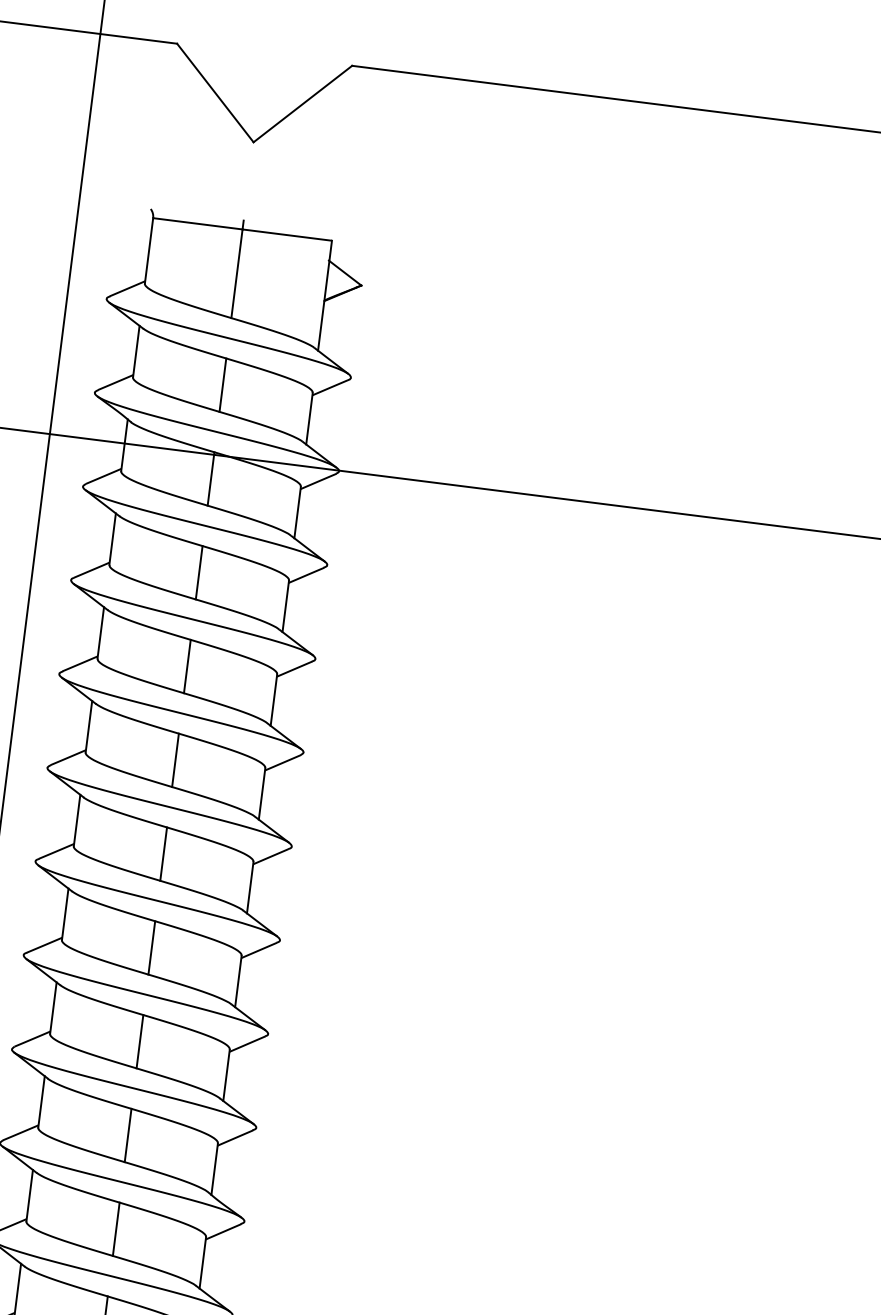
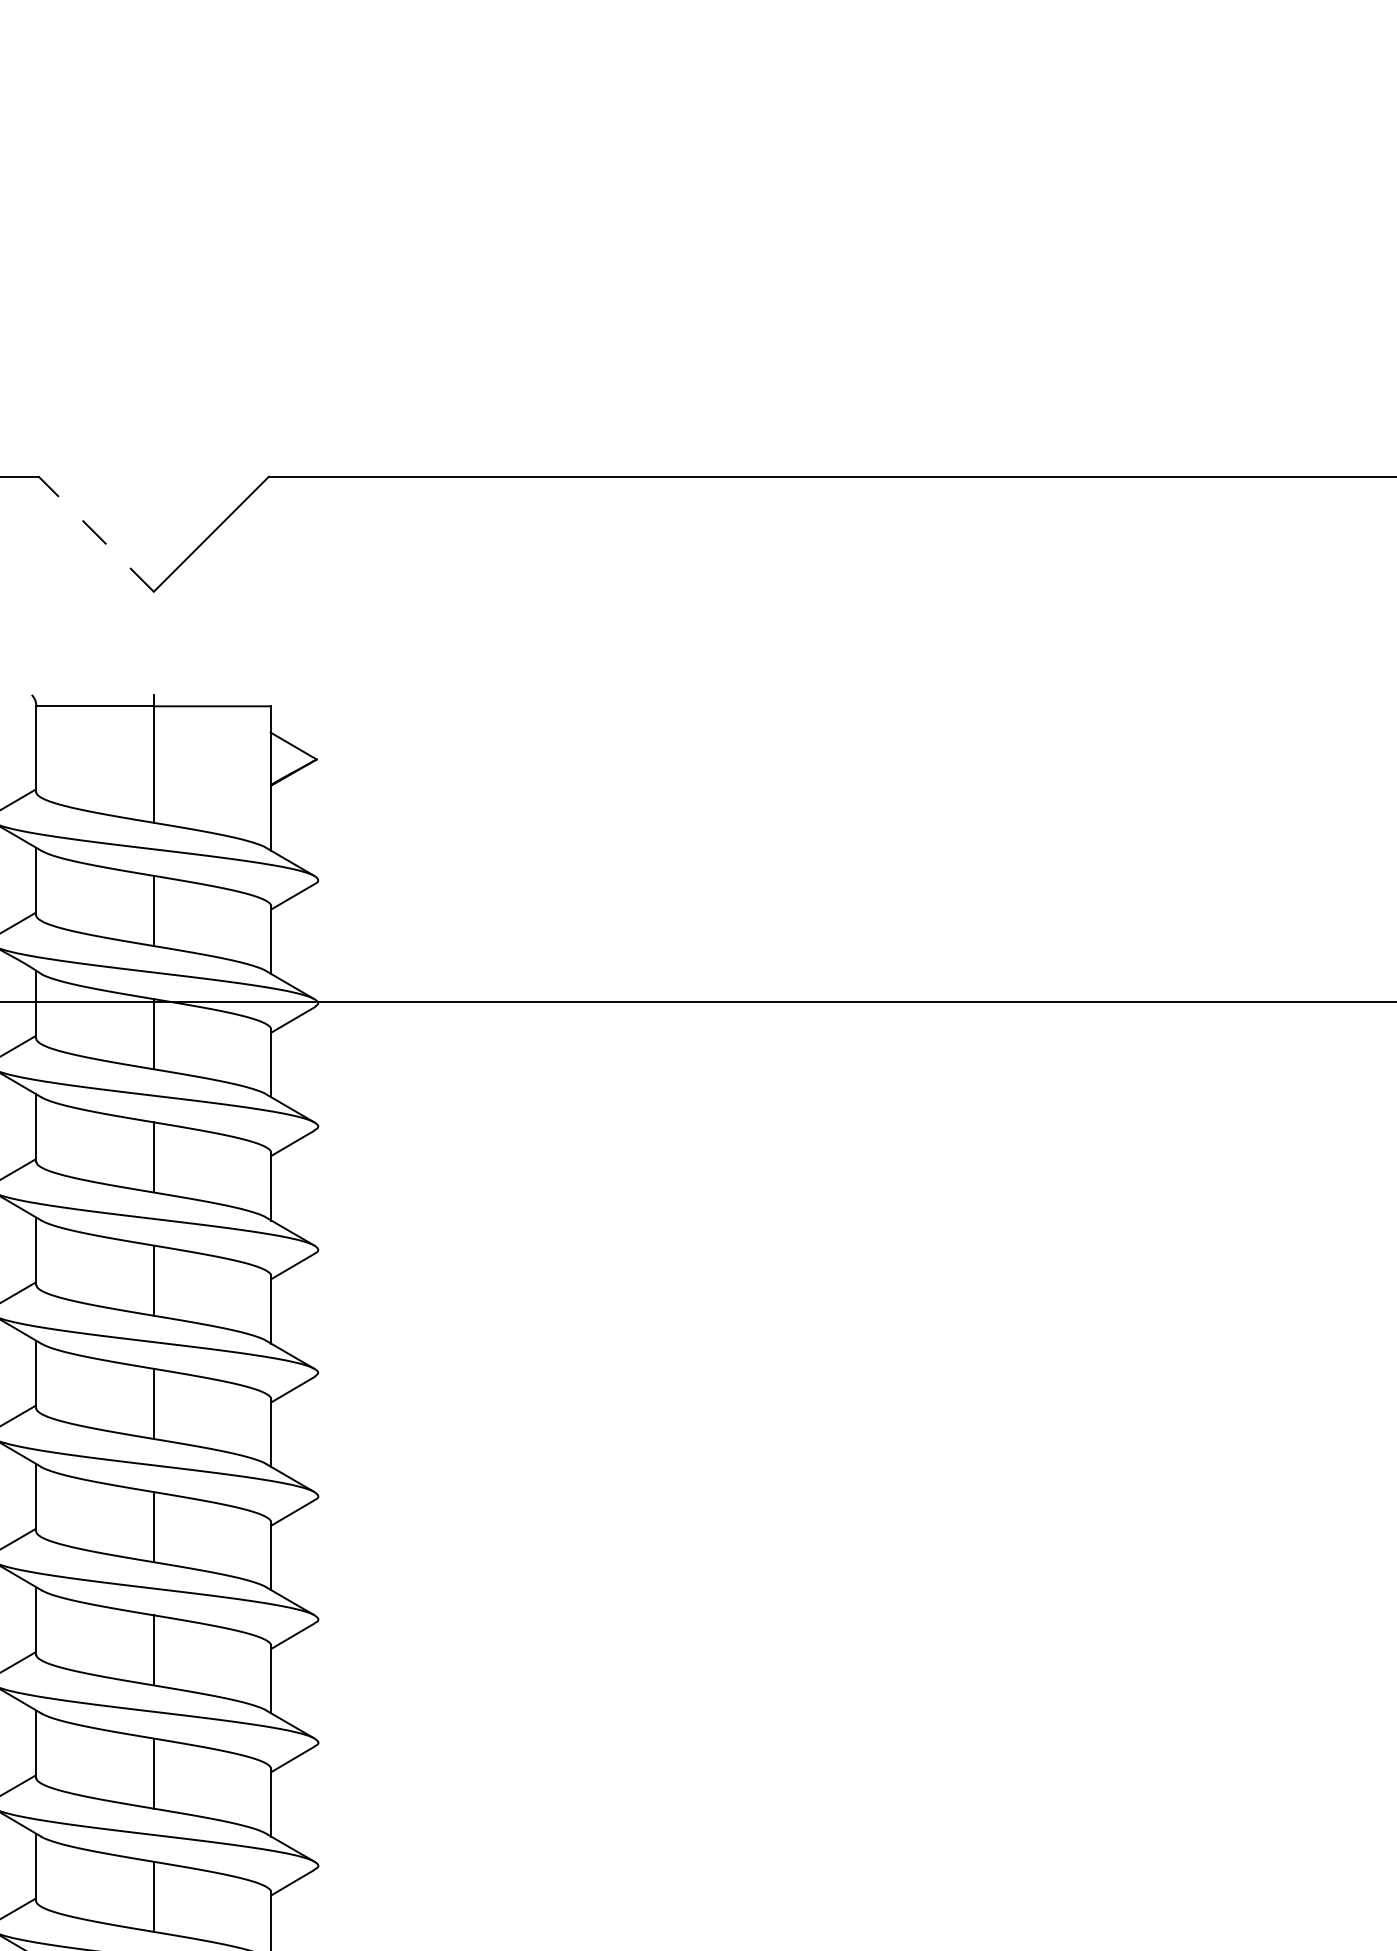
line: (214, 92) -> (95, 533), solid -> dashed

